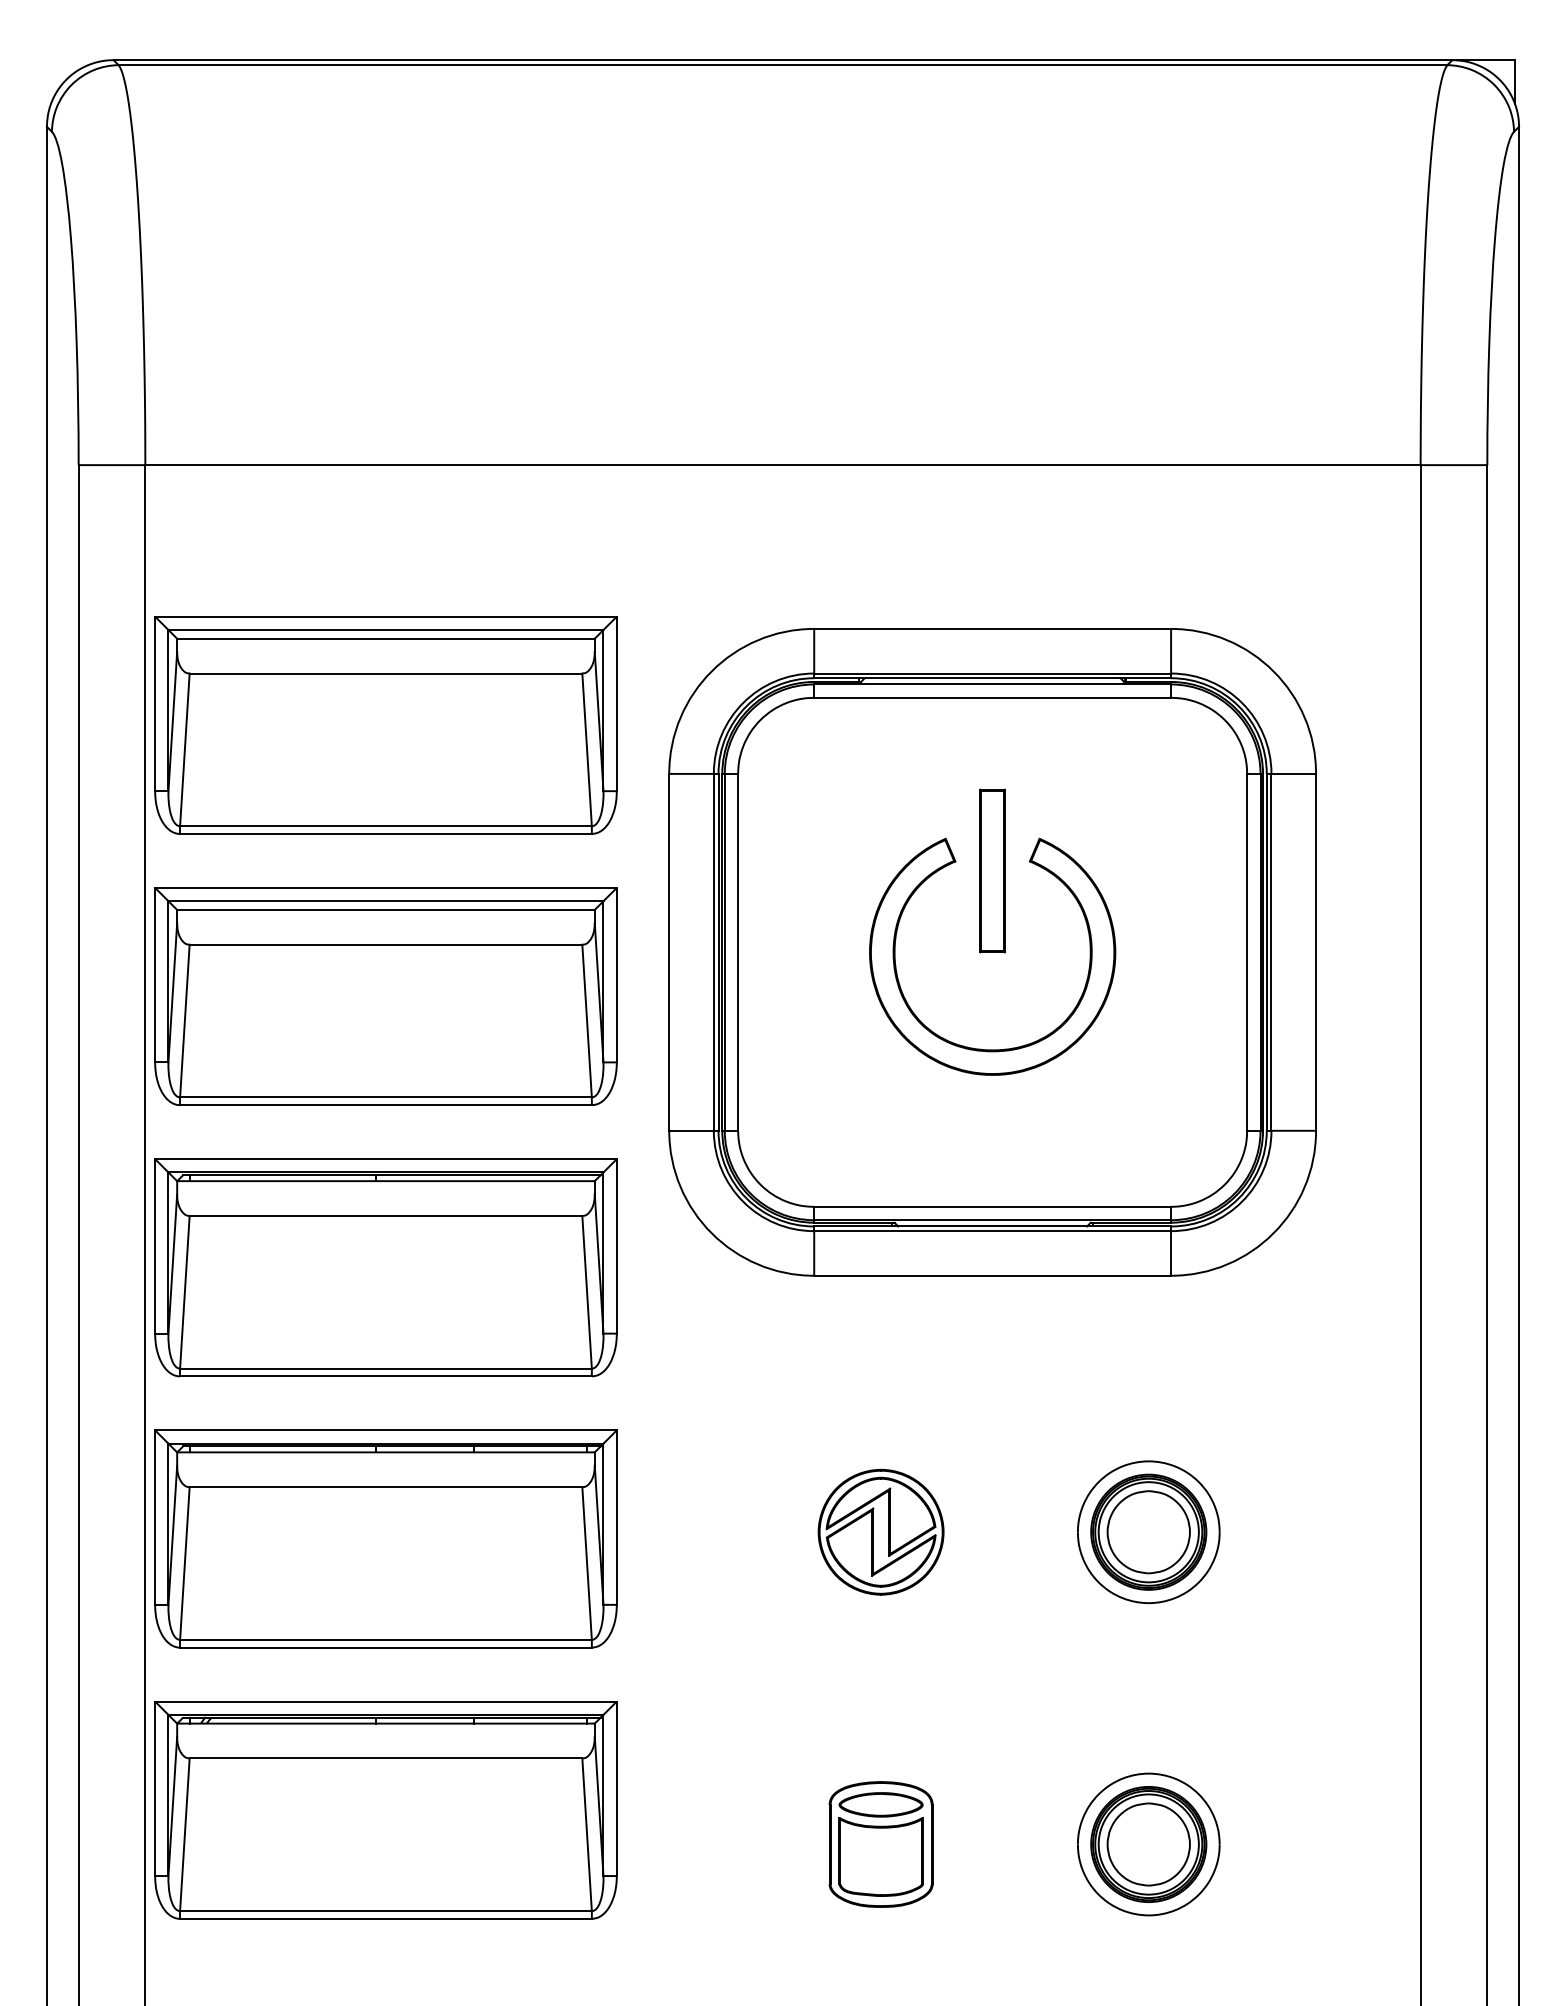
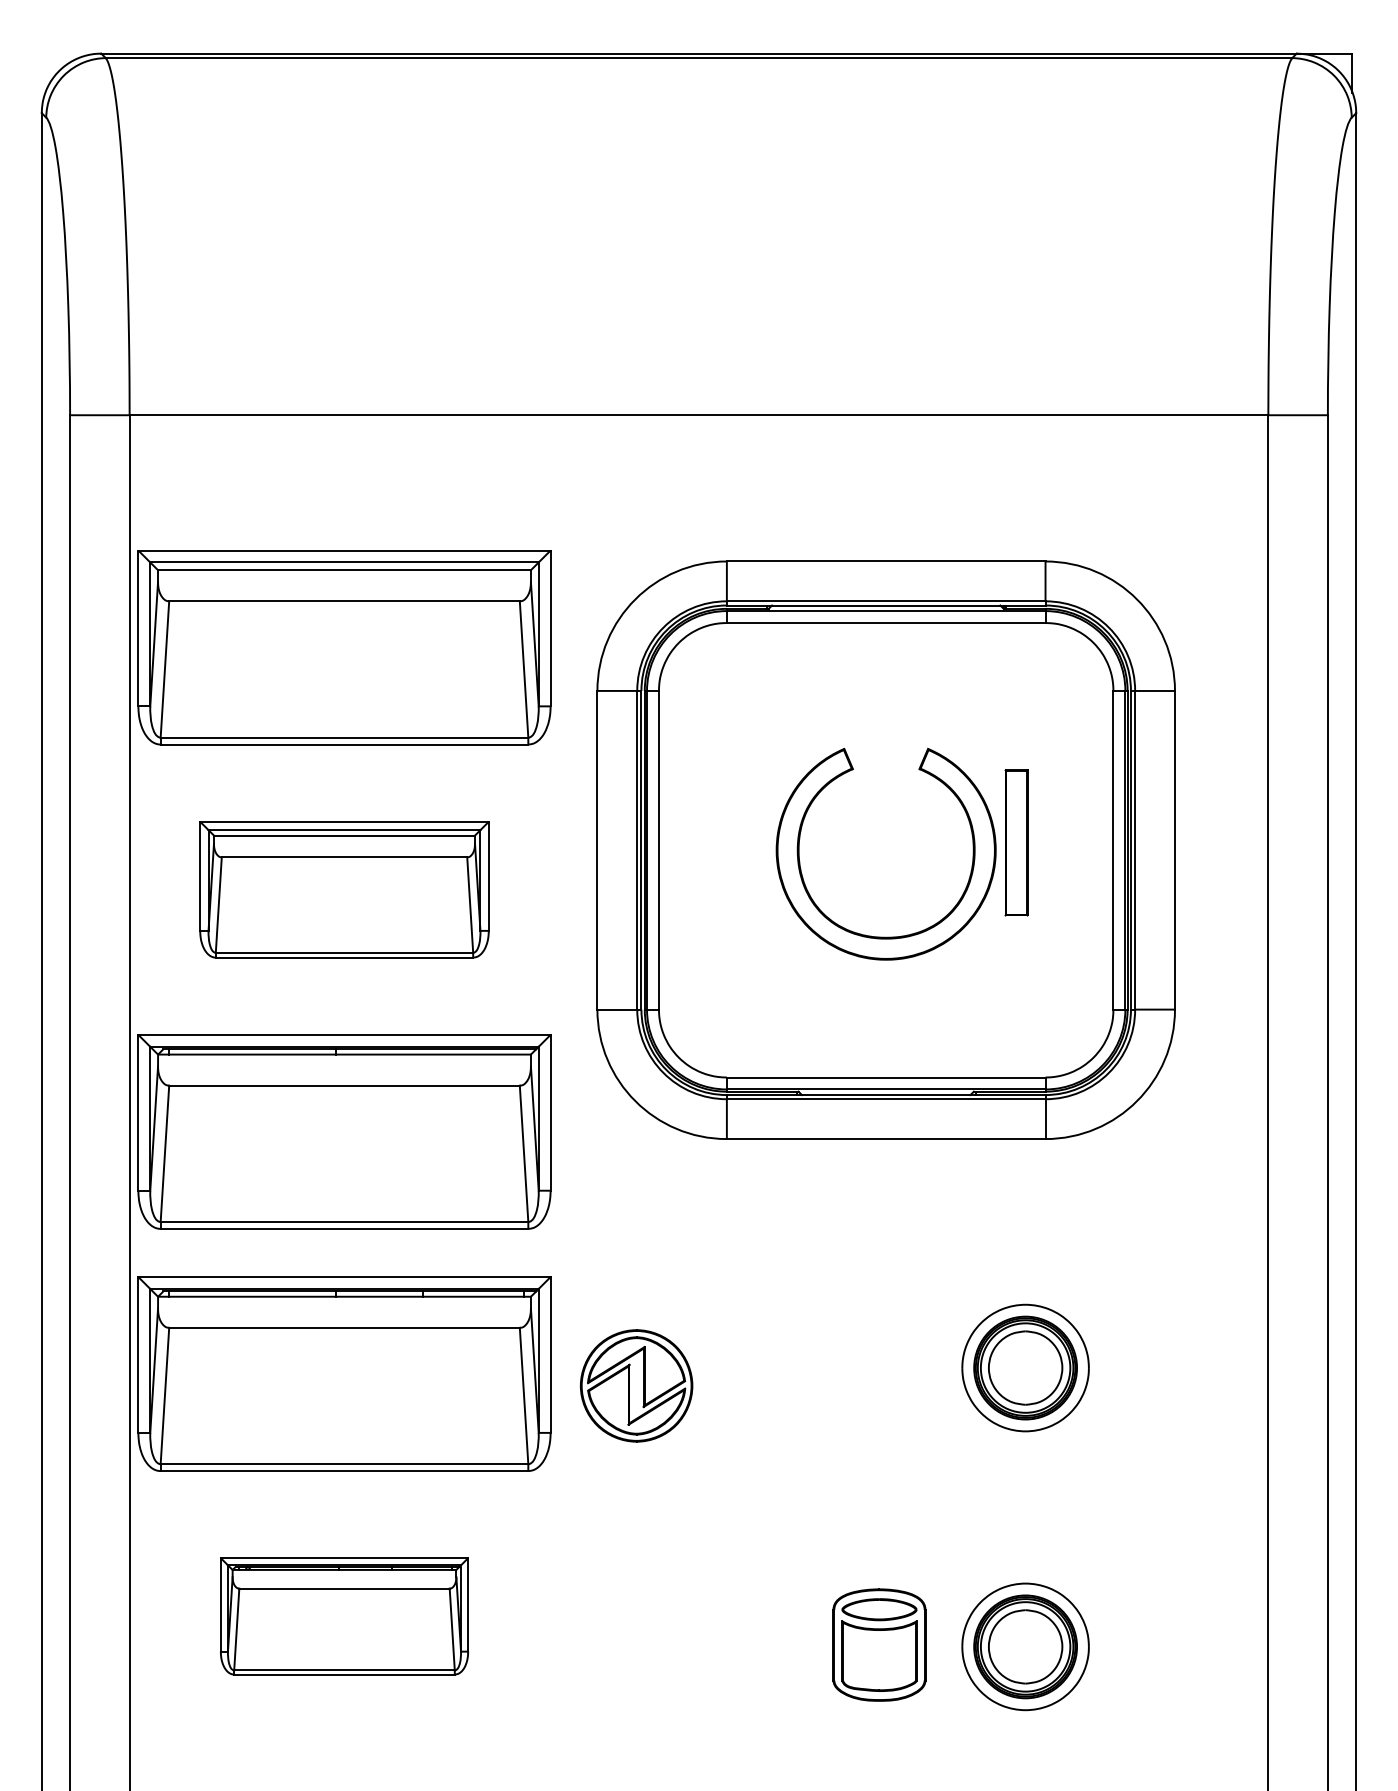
part: (992, 870) -> (1016, 842), moved
part: (385, 996) -> (344, 889), size x0.7
part: (880, 1531) -> (636, 1385), moved
part: (385, 1810) -> (344, 1616), size x0.6
part: (880, 1844) -> (878, 1645), moved

